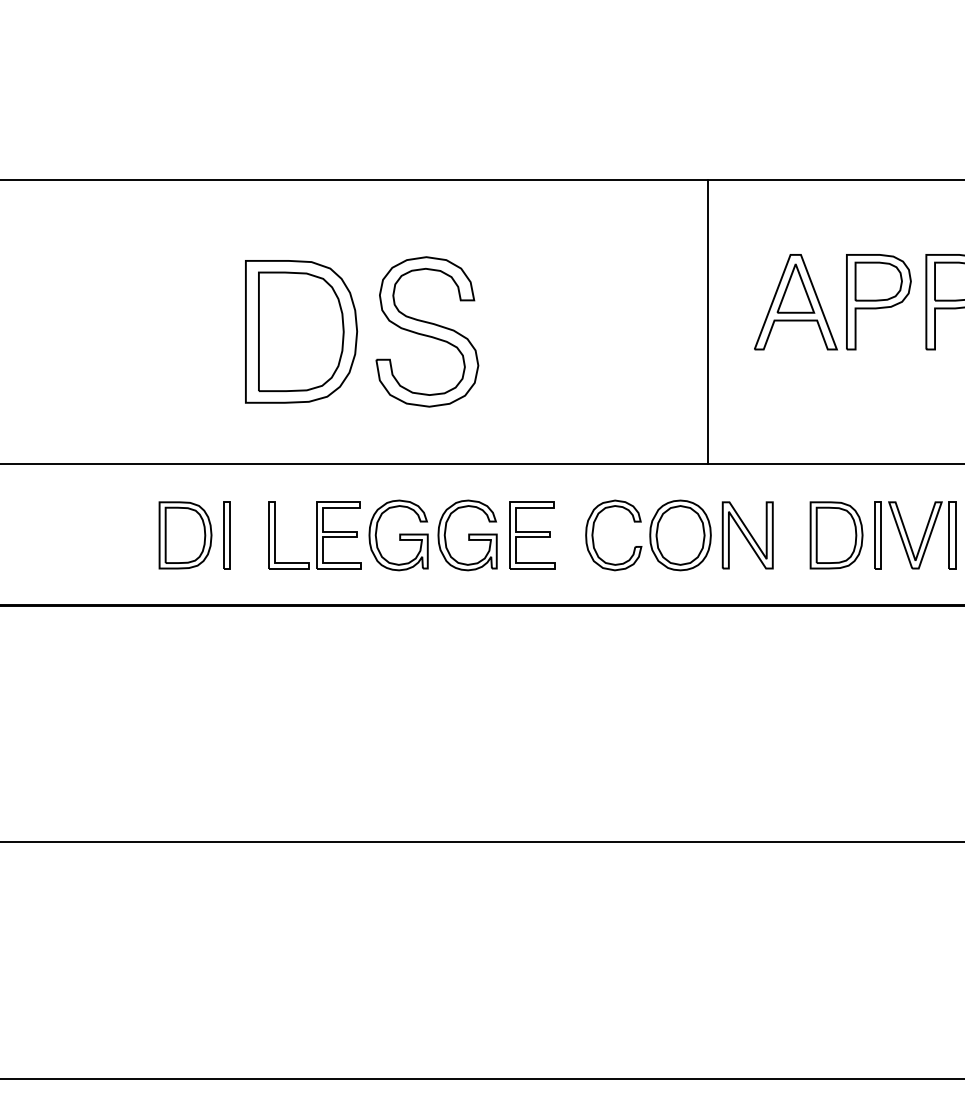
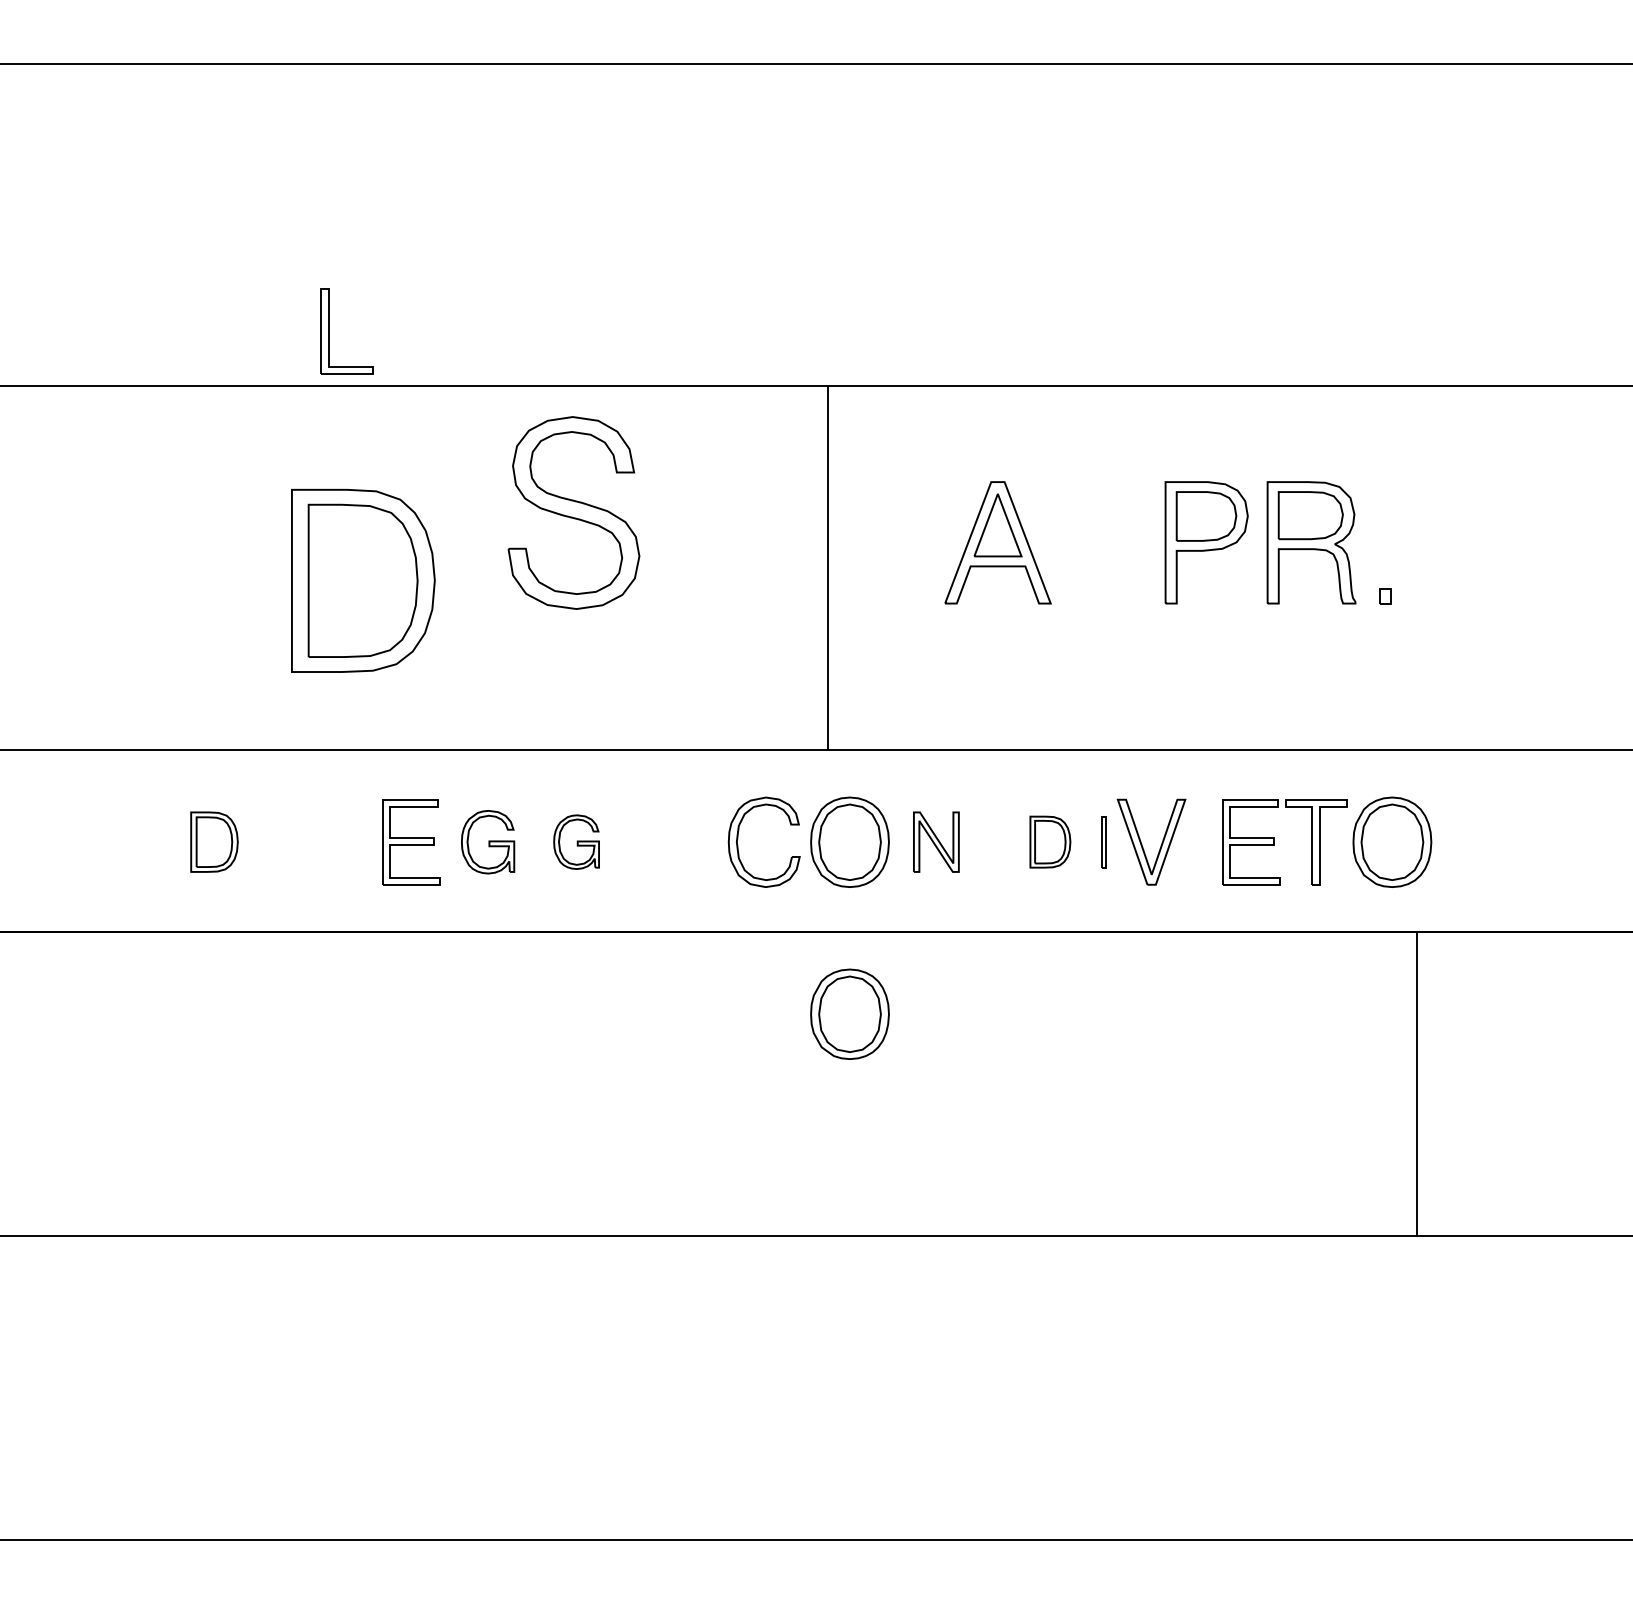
part: (878, 301) -> (1104, 542), removed
line: (708, 321) -> (828, 567), moved
part: (427, 331) -> (573, 512), moved
part: (185, 534) -> (214, 841), size x0.7
part: (398, 534) -> (487, 841), size x0.7
part: (467, 534) -> (576, 841), size x0.6
part: (747, 534) -> (936, 841), size x0.7
part: (836, 534) -> (1050, 841), size x0.6
part: (226, 535) -> (267, 842), removed
part: (275, 535) -> (329, 331), moved
part: (532, 535) -> (659, 842), removed
part: (877, 535) -> (1103, 842), size x0.6
part: (951, 535) -> (1198, 842), removed
part: (680, 668) -> (849, 1013), added

